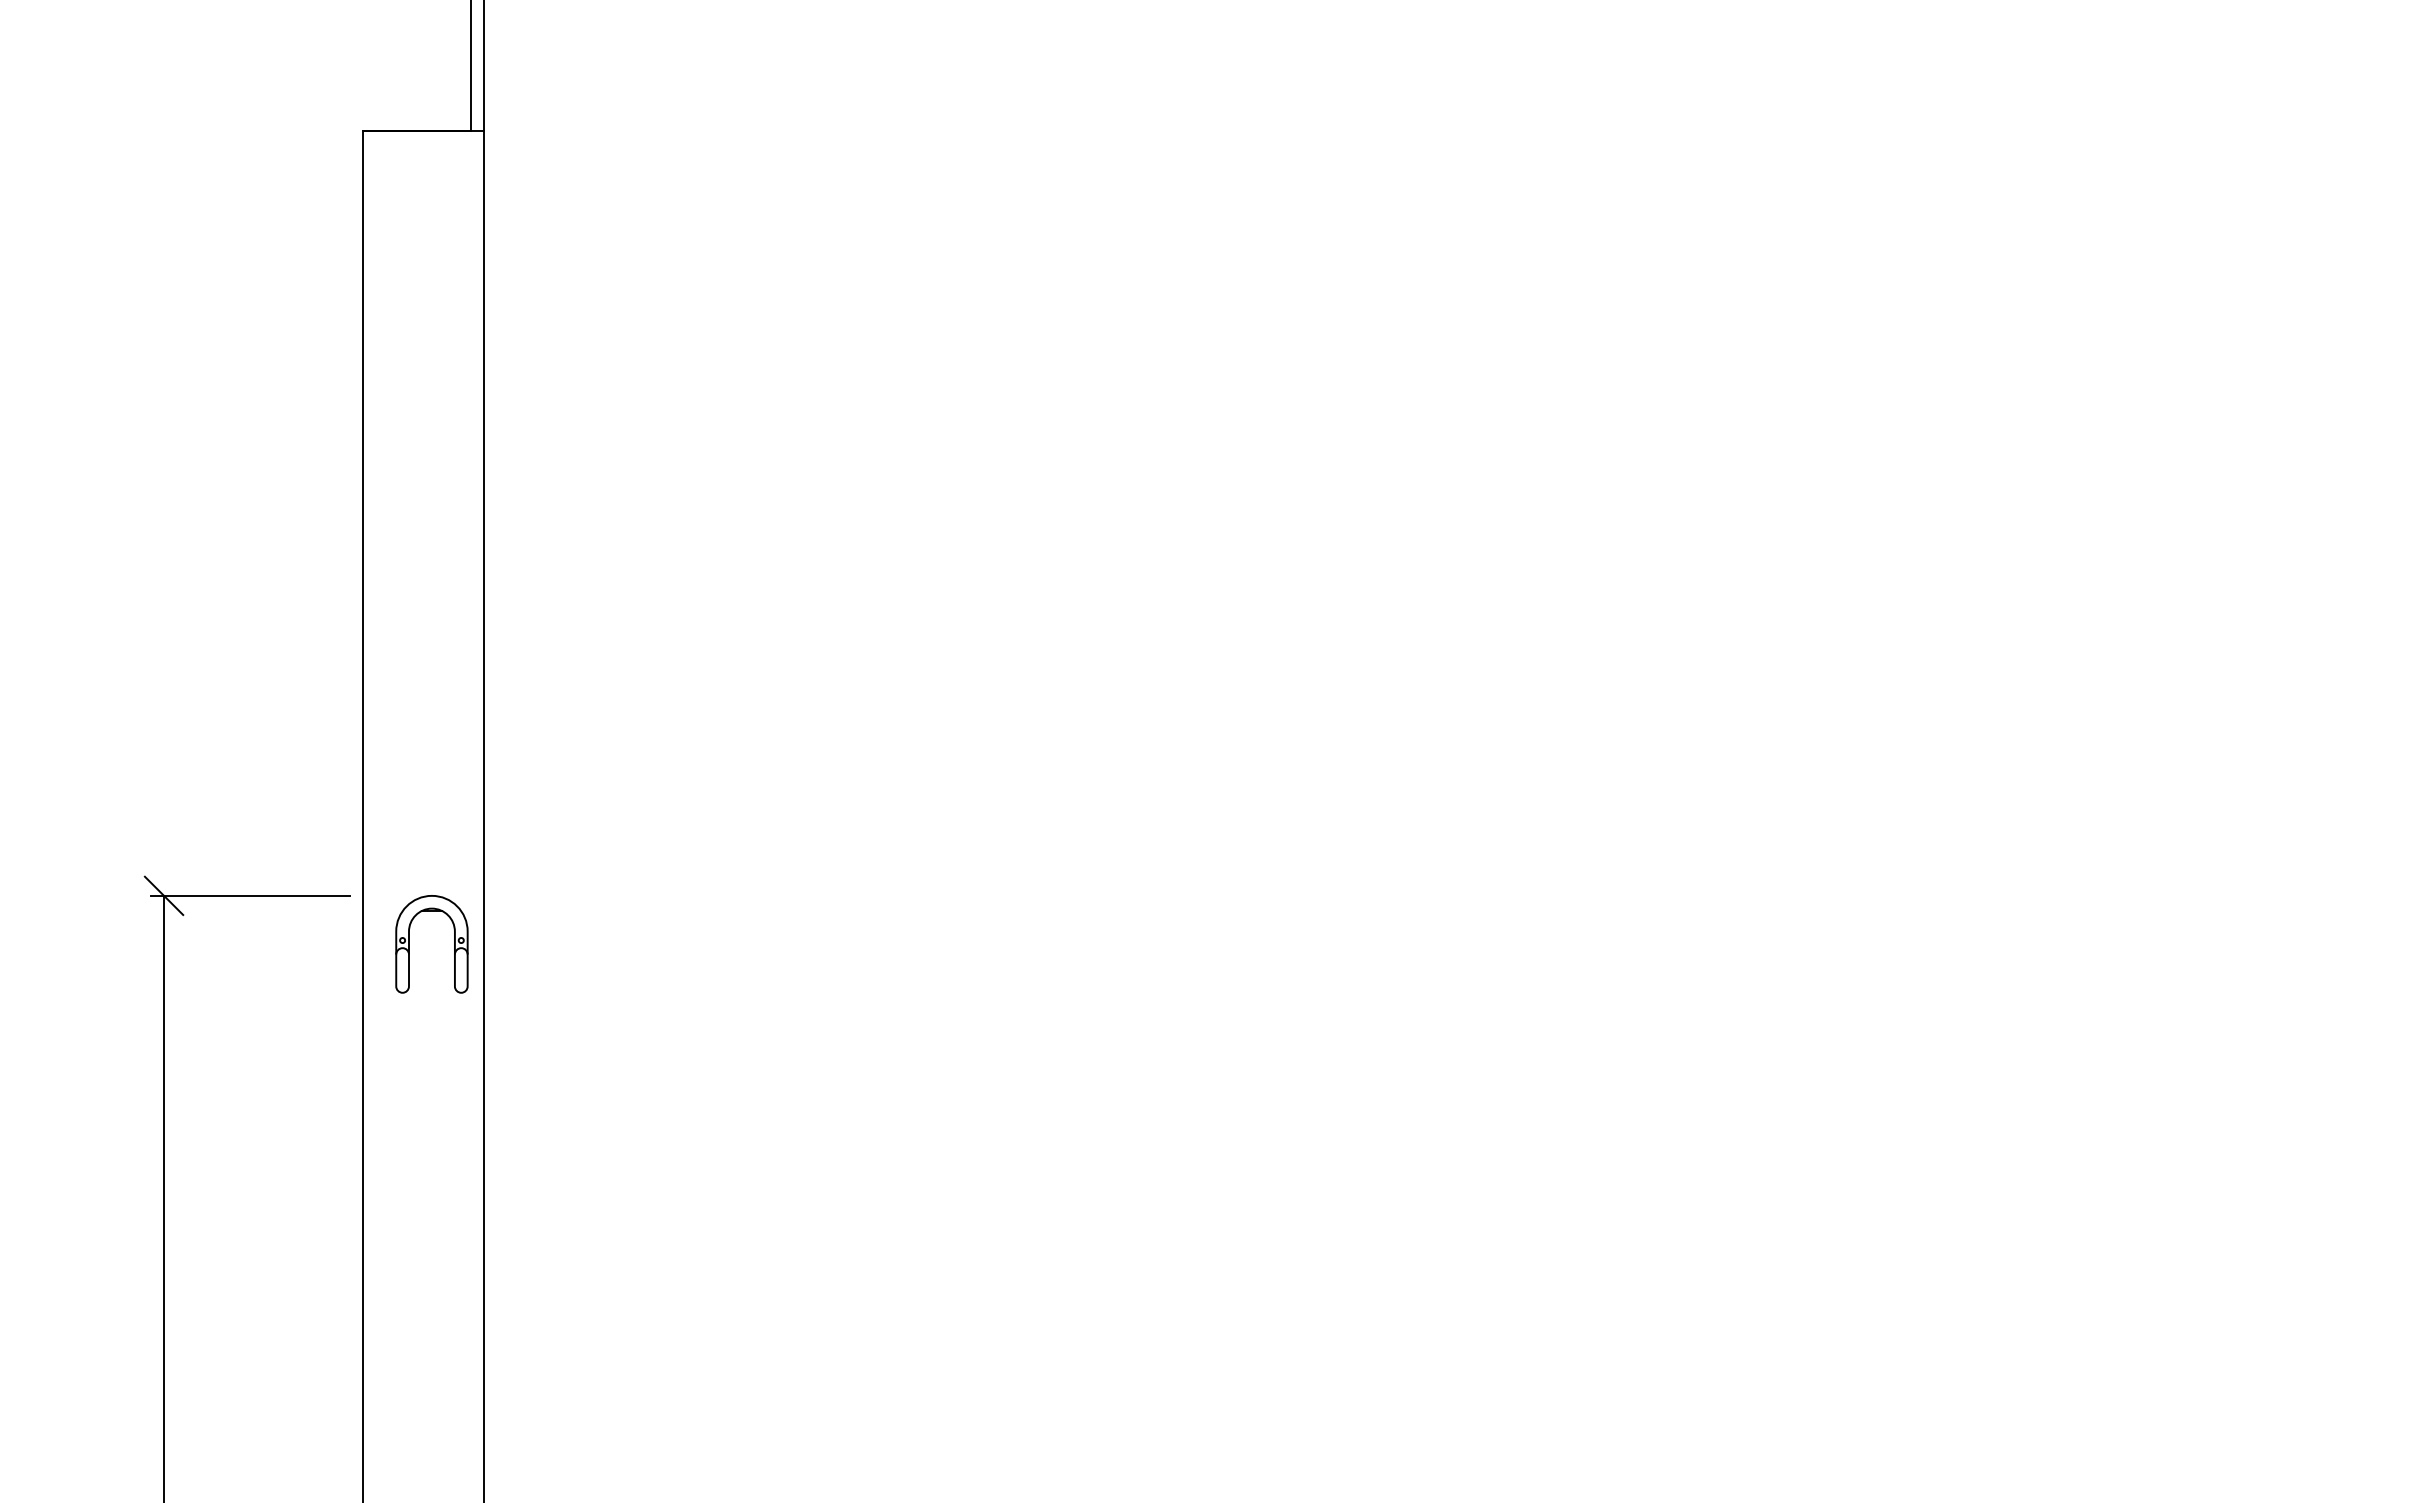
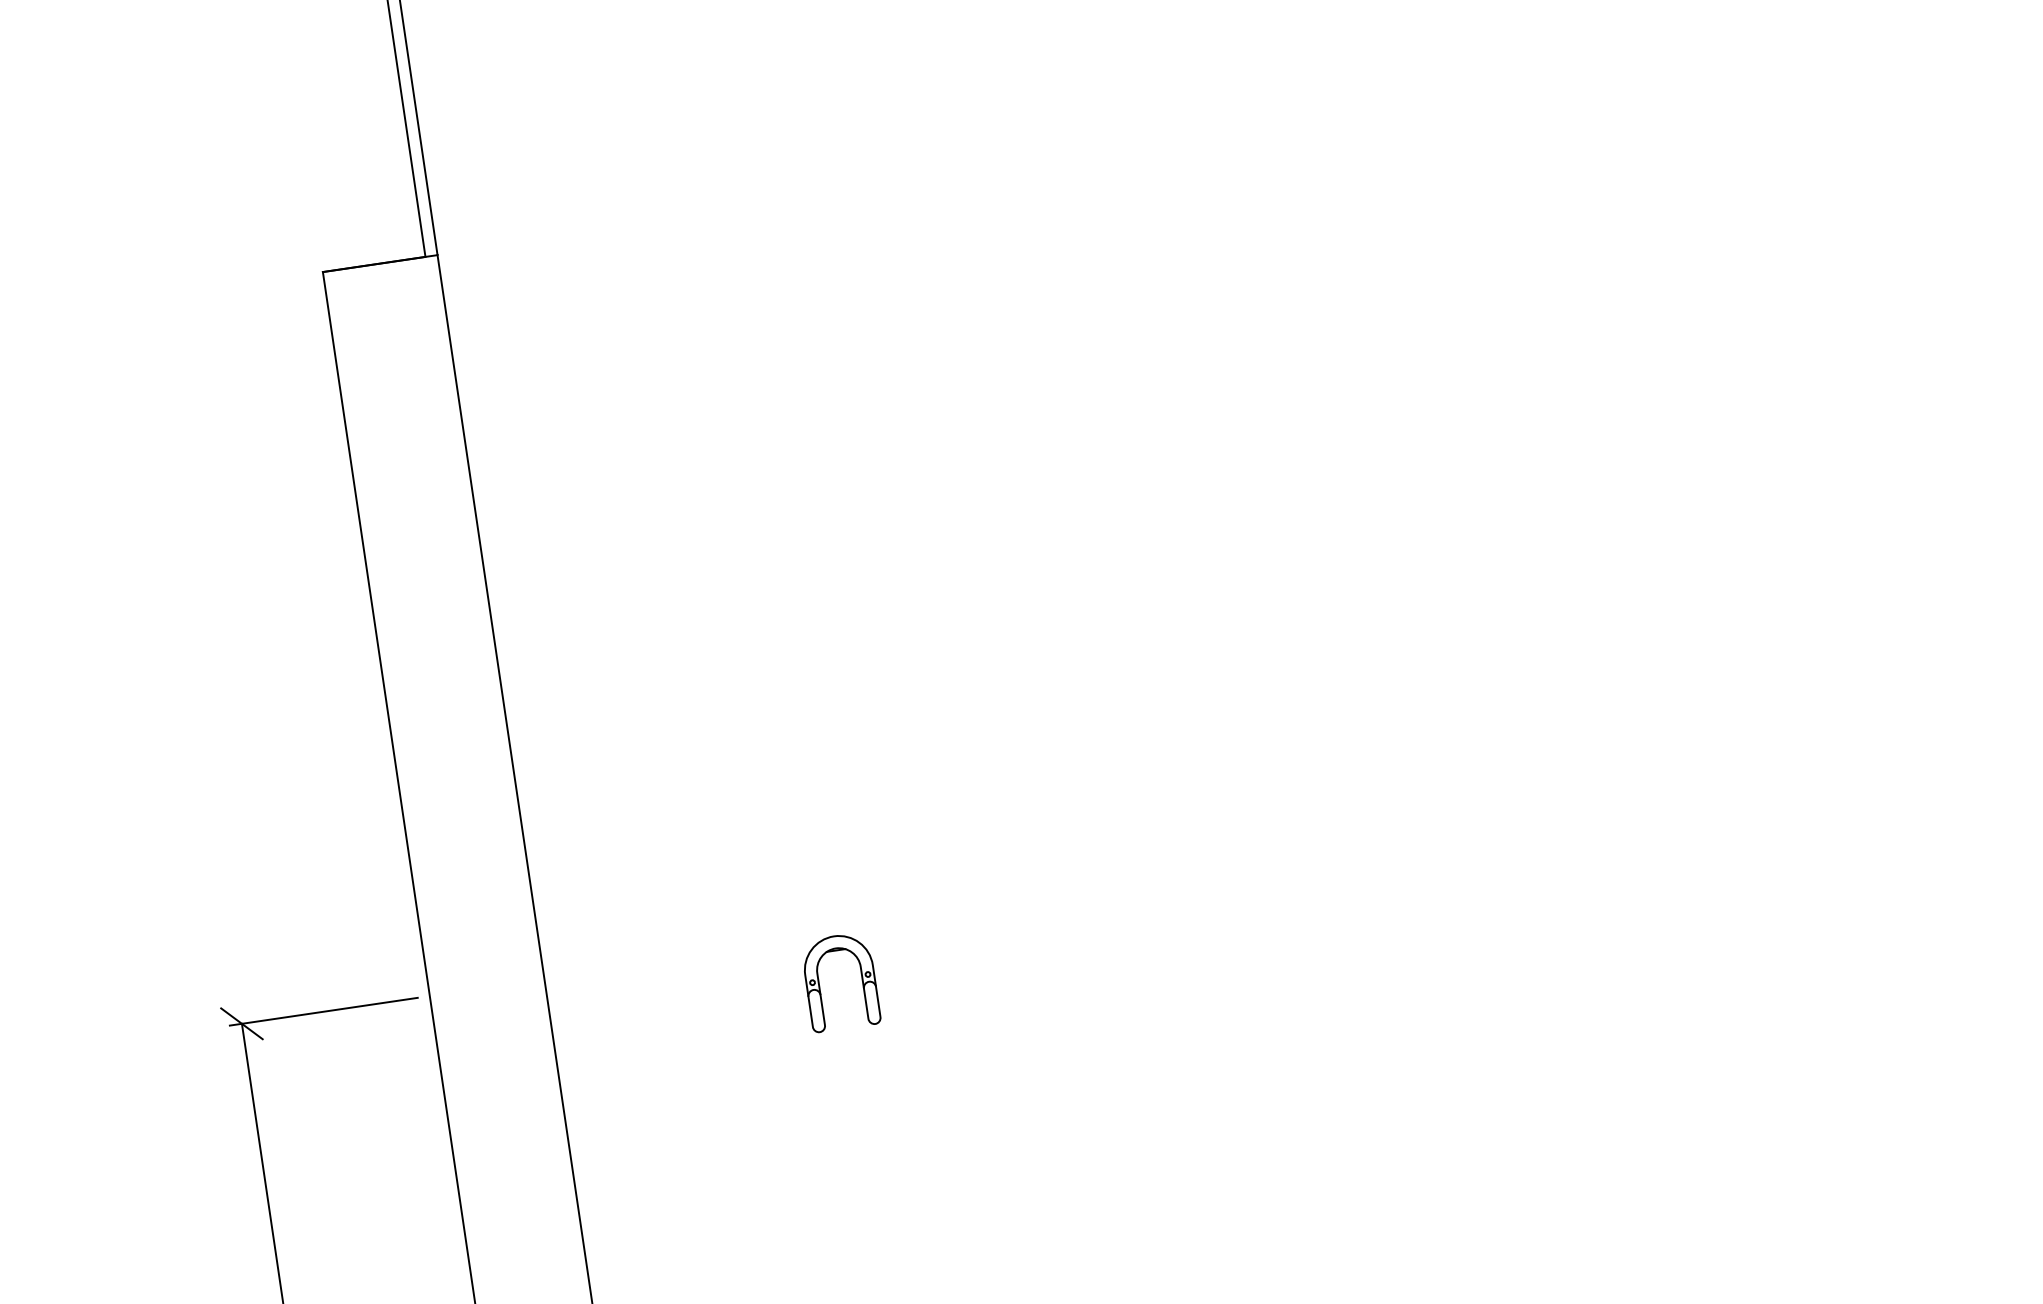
part: (409, 944) -> (819, 985), moved

